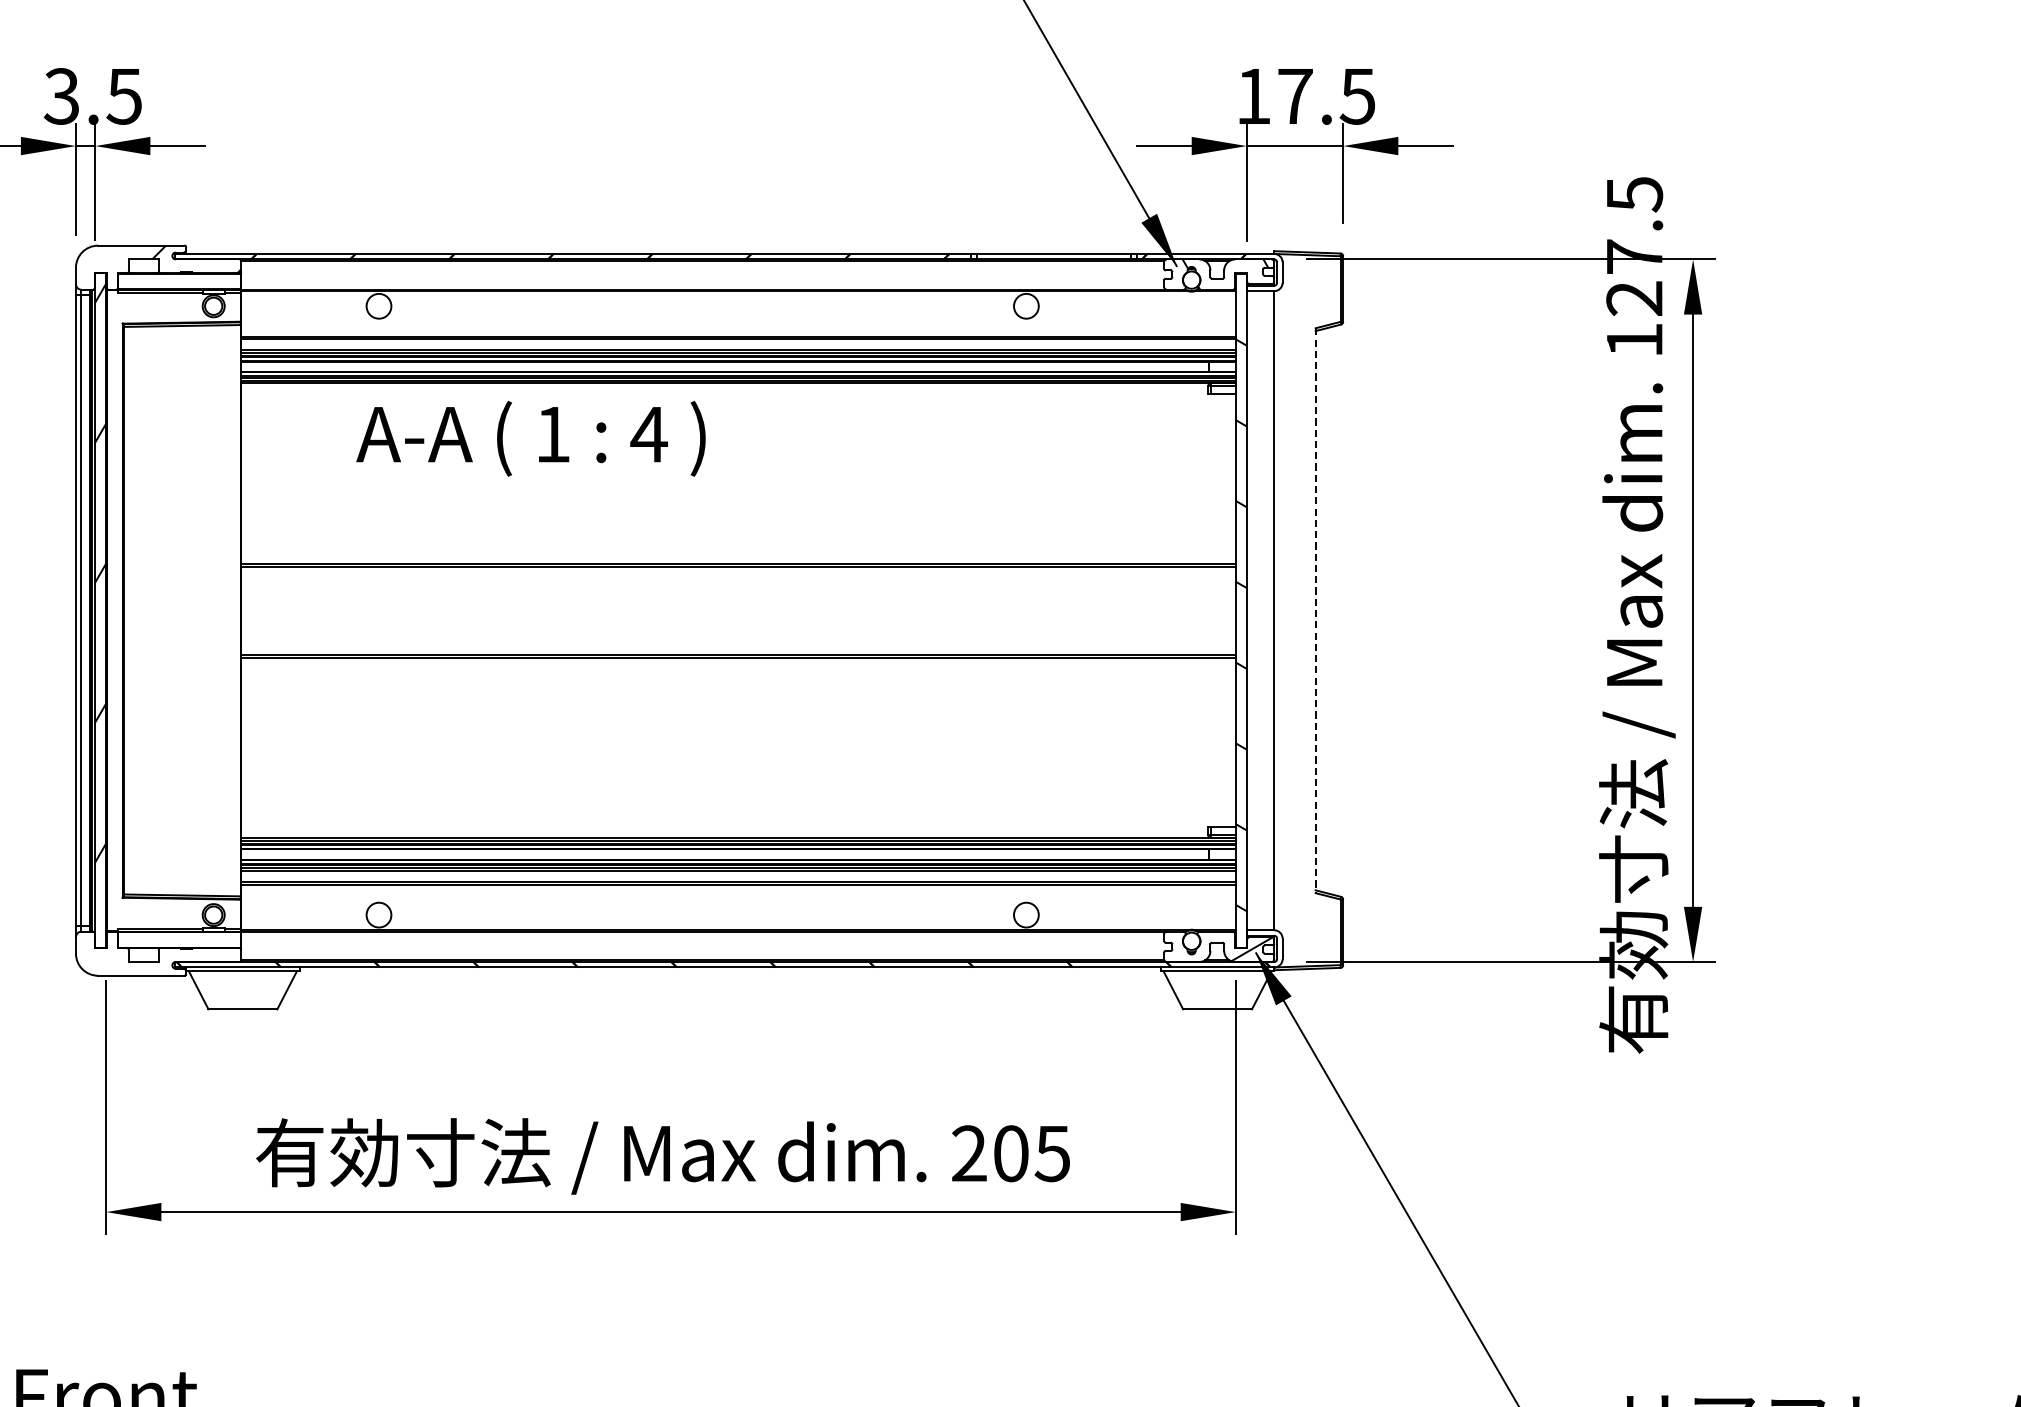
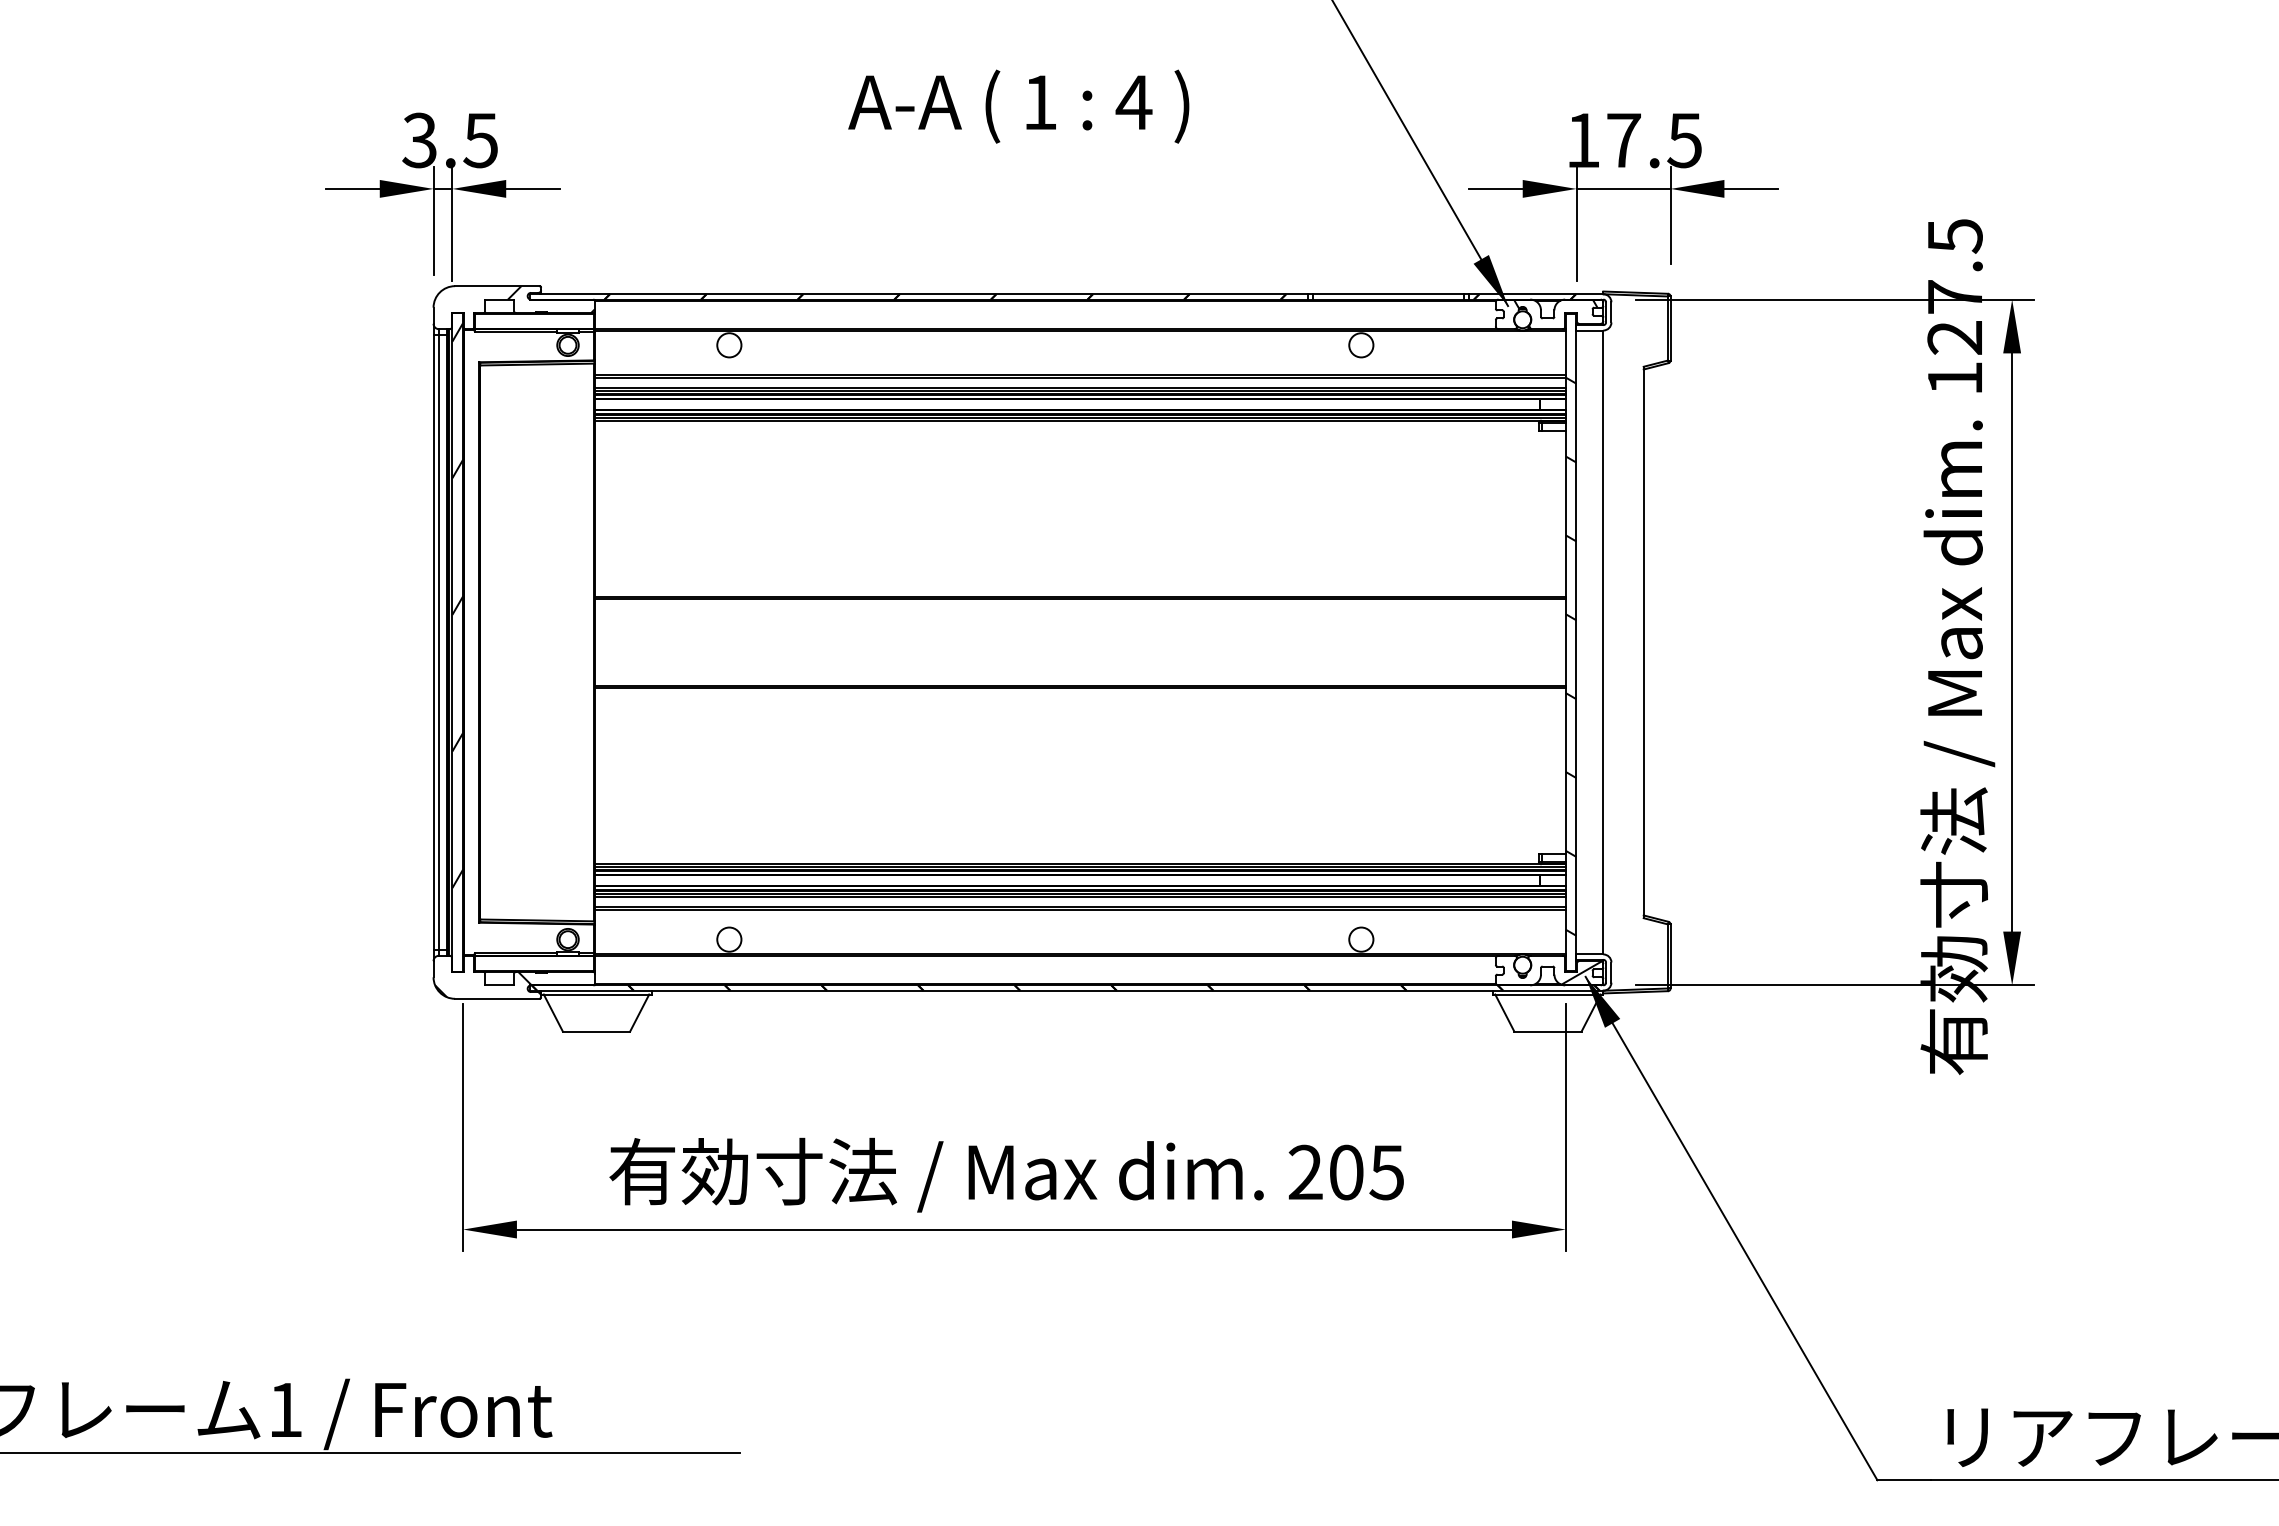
text: (530, 438) -> (1018, 106), moved
line: (1315, 610) -> (1643, 642), dashed -> solid
hatch: (132, 961) -> (488, 984), added

